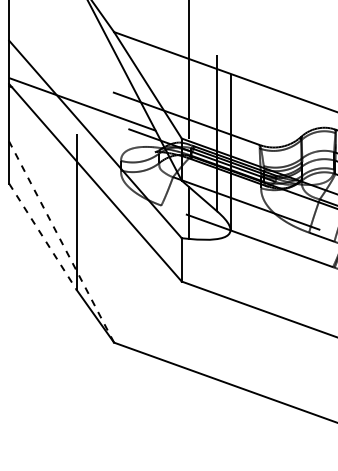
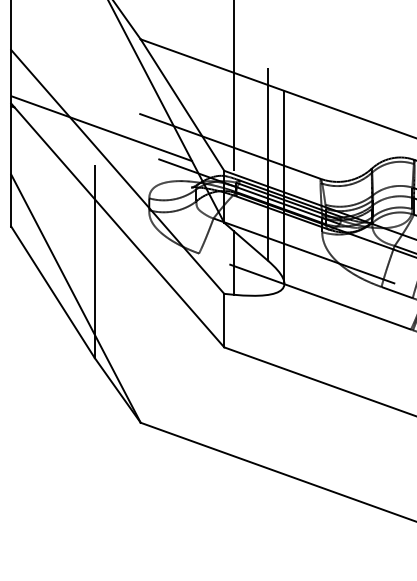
line: (43, 237) -> (53, 292), dashed -> solid
line: (61, 241) -> (75, 297), dashed -> solid

